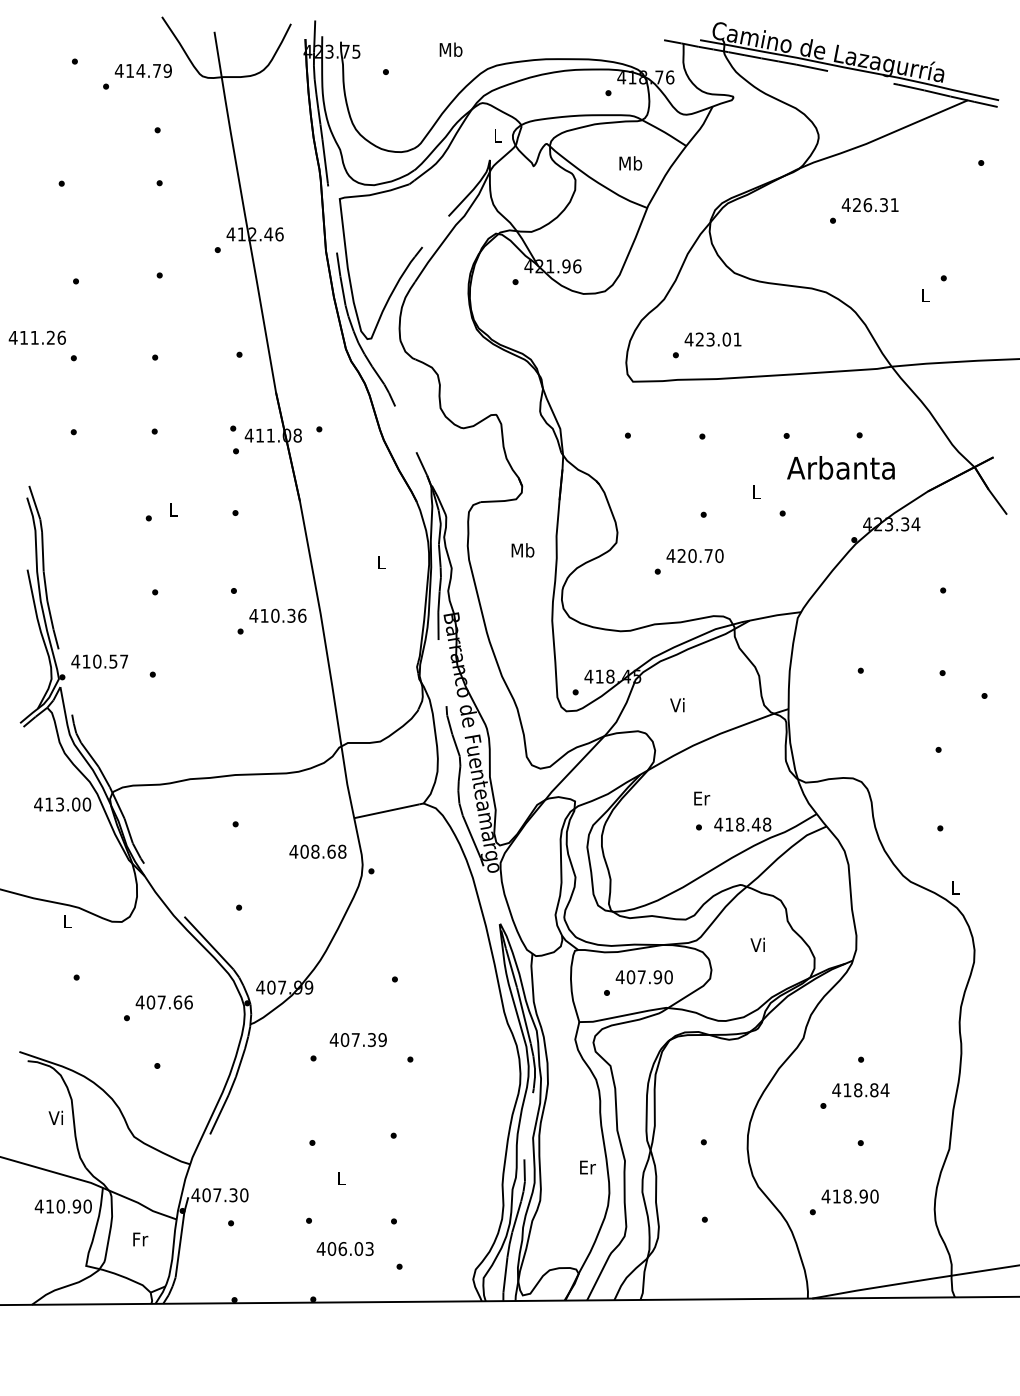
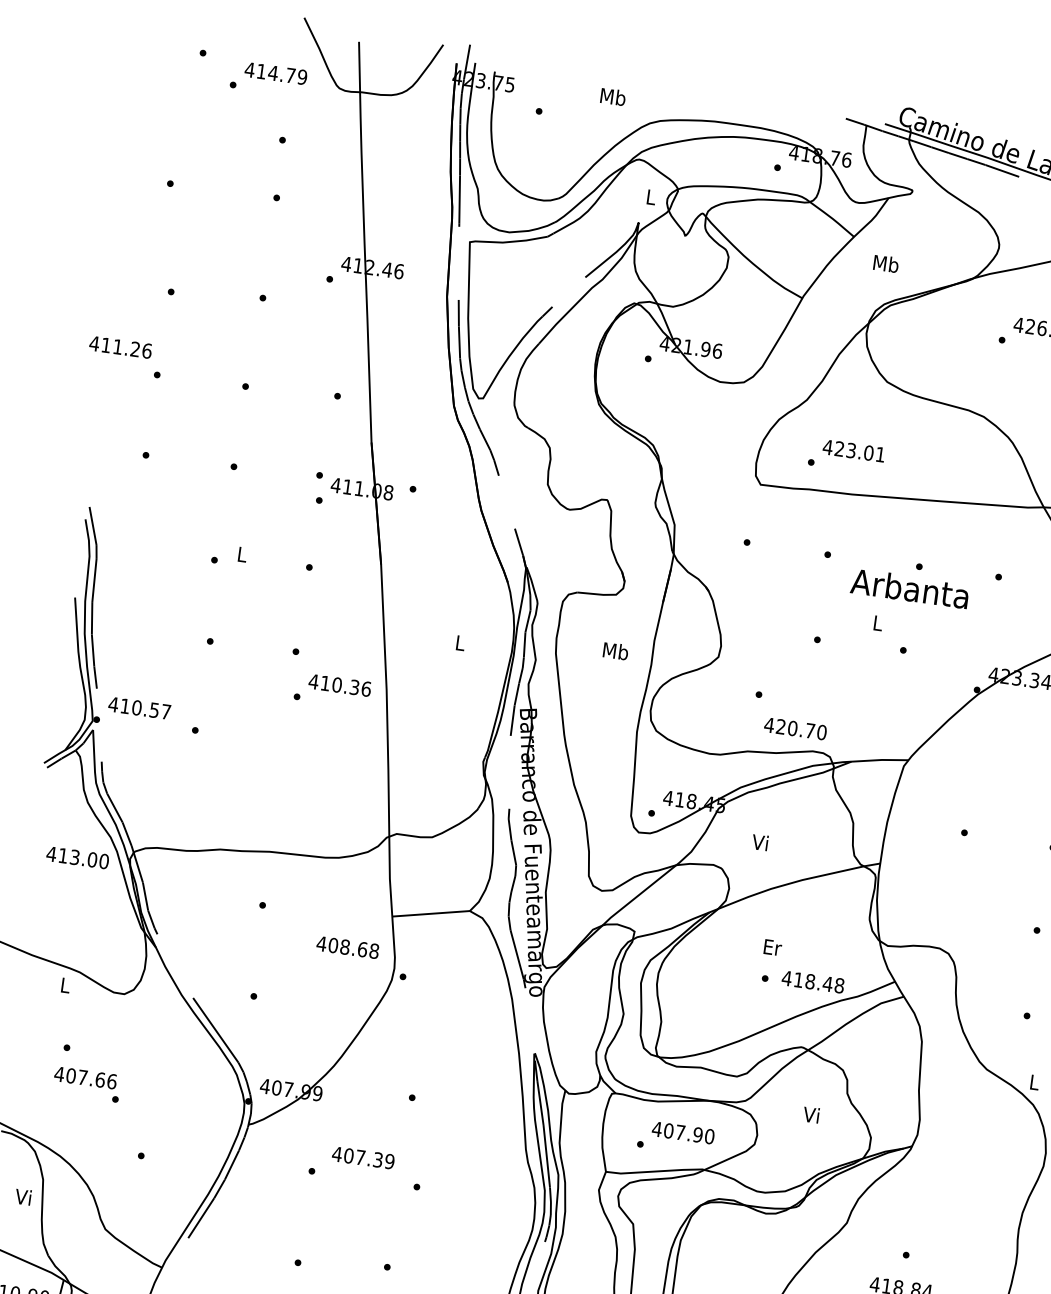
text: (630, 163) -> (885, 263), moved
text: (840, 467) -> (909, 588), moved
text: (694, 555) -> (794, 728), moved
text: (163, 1002) -> (84, 1077), moved

